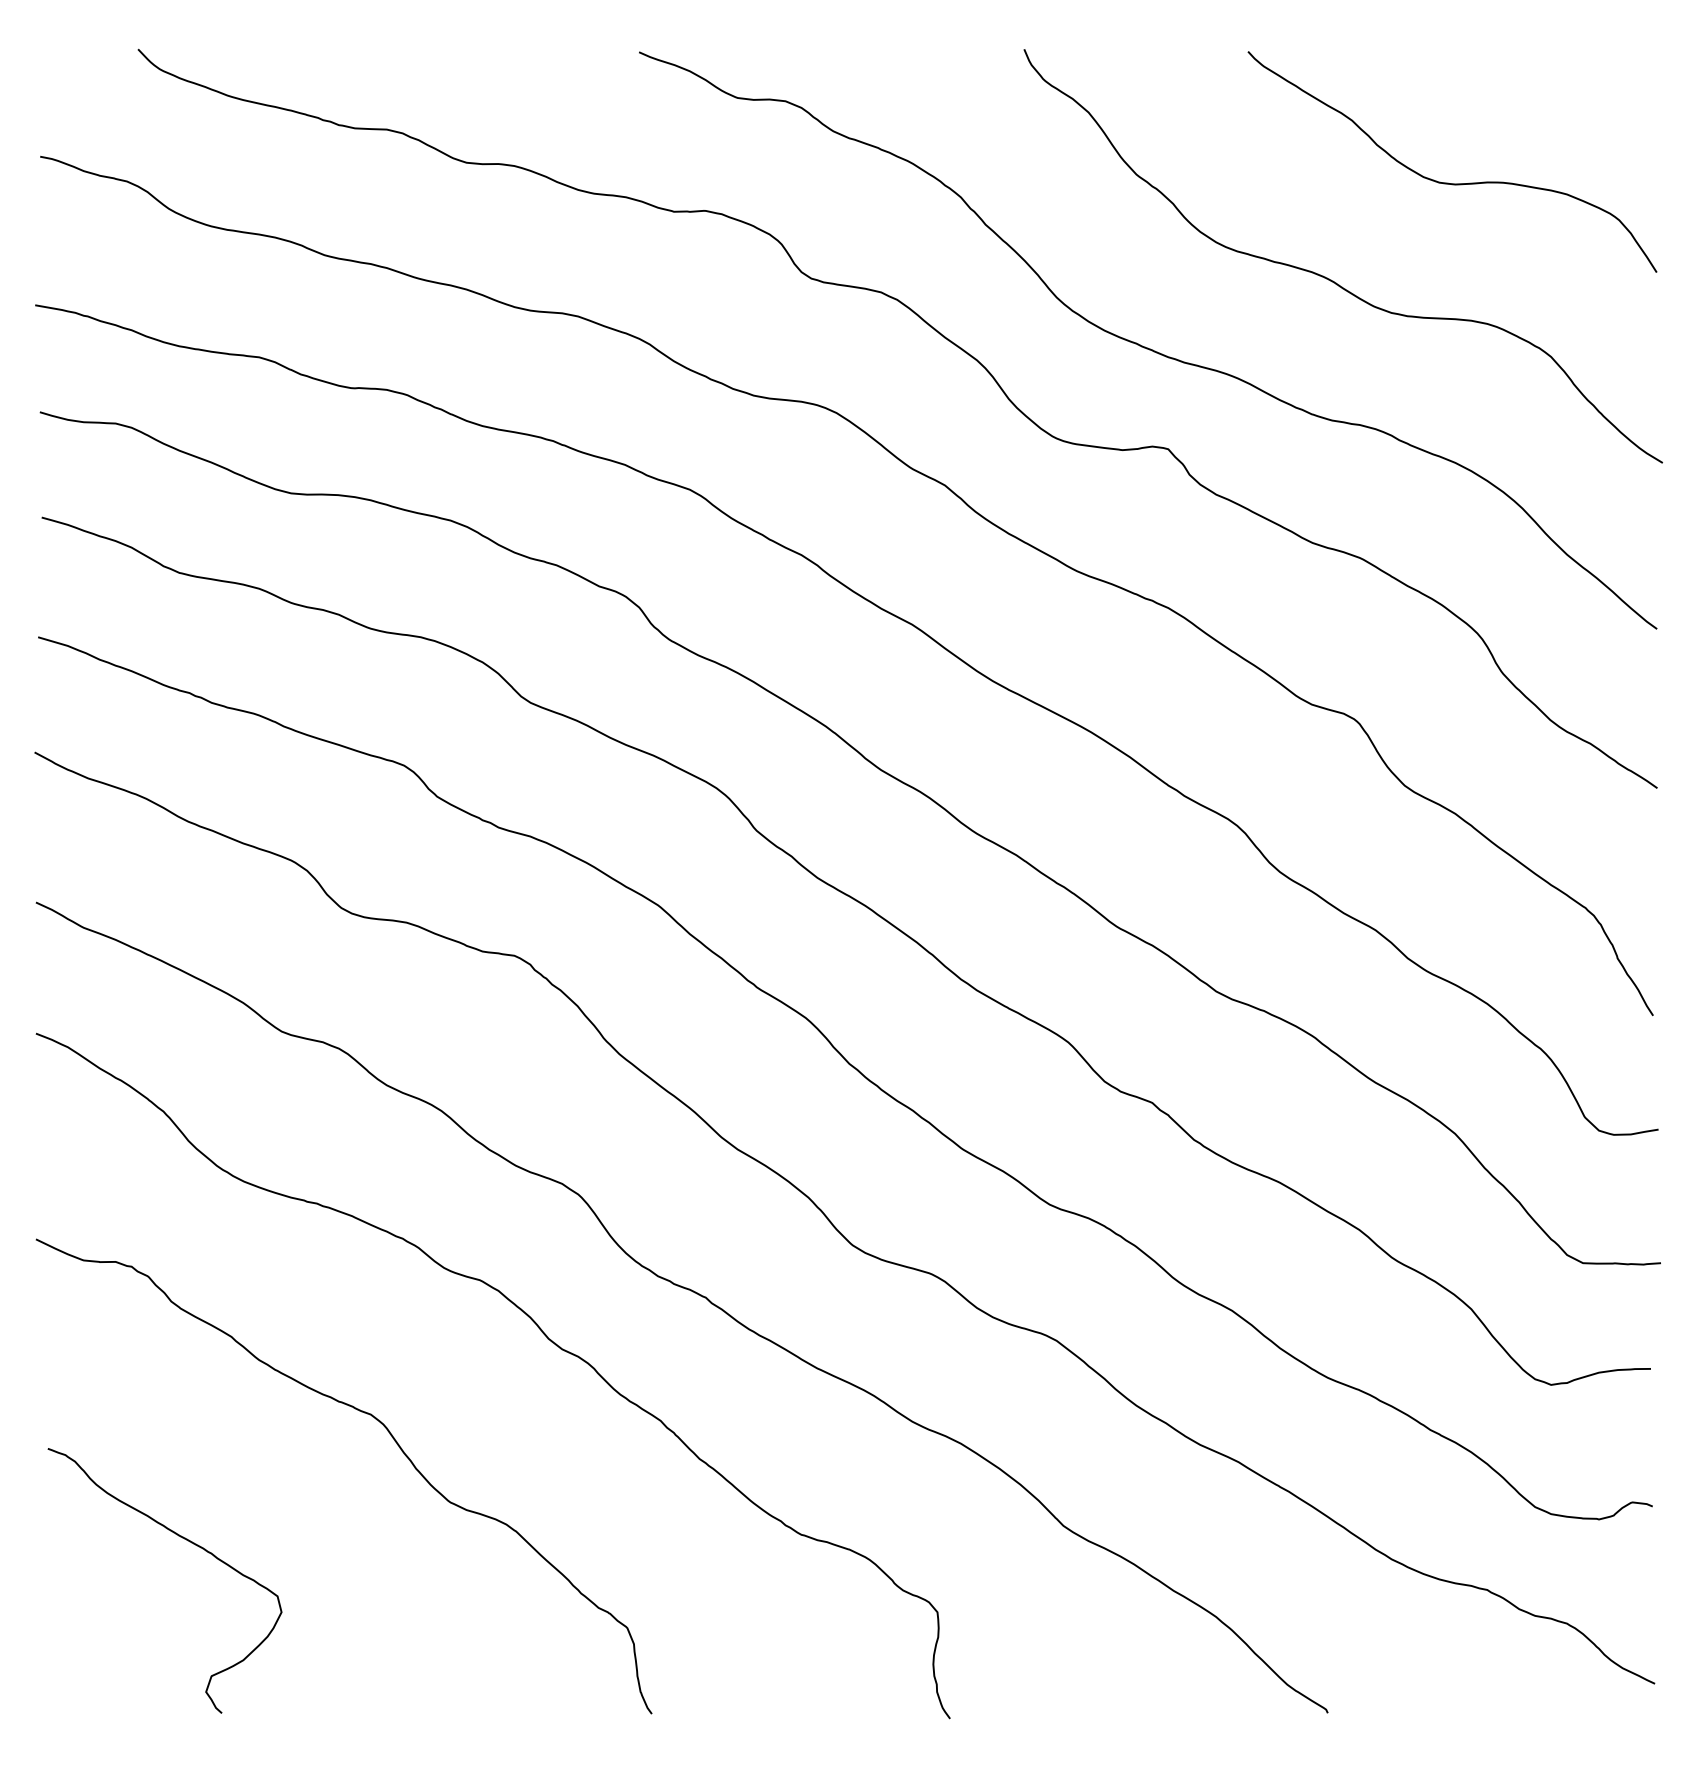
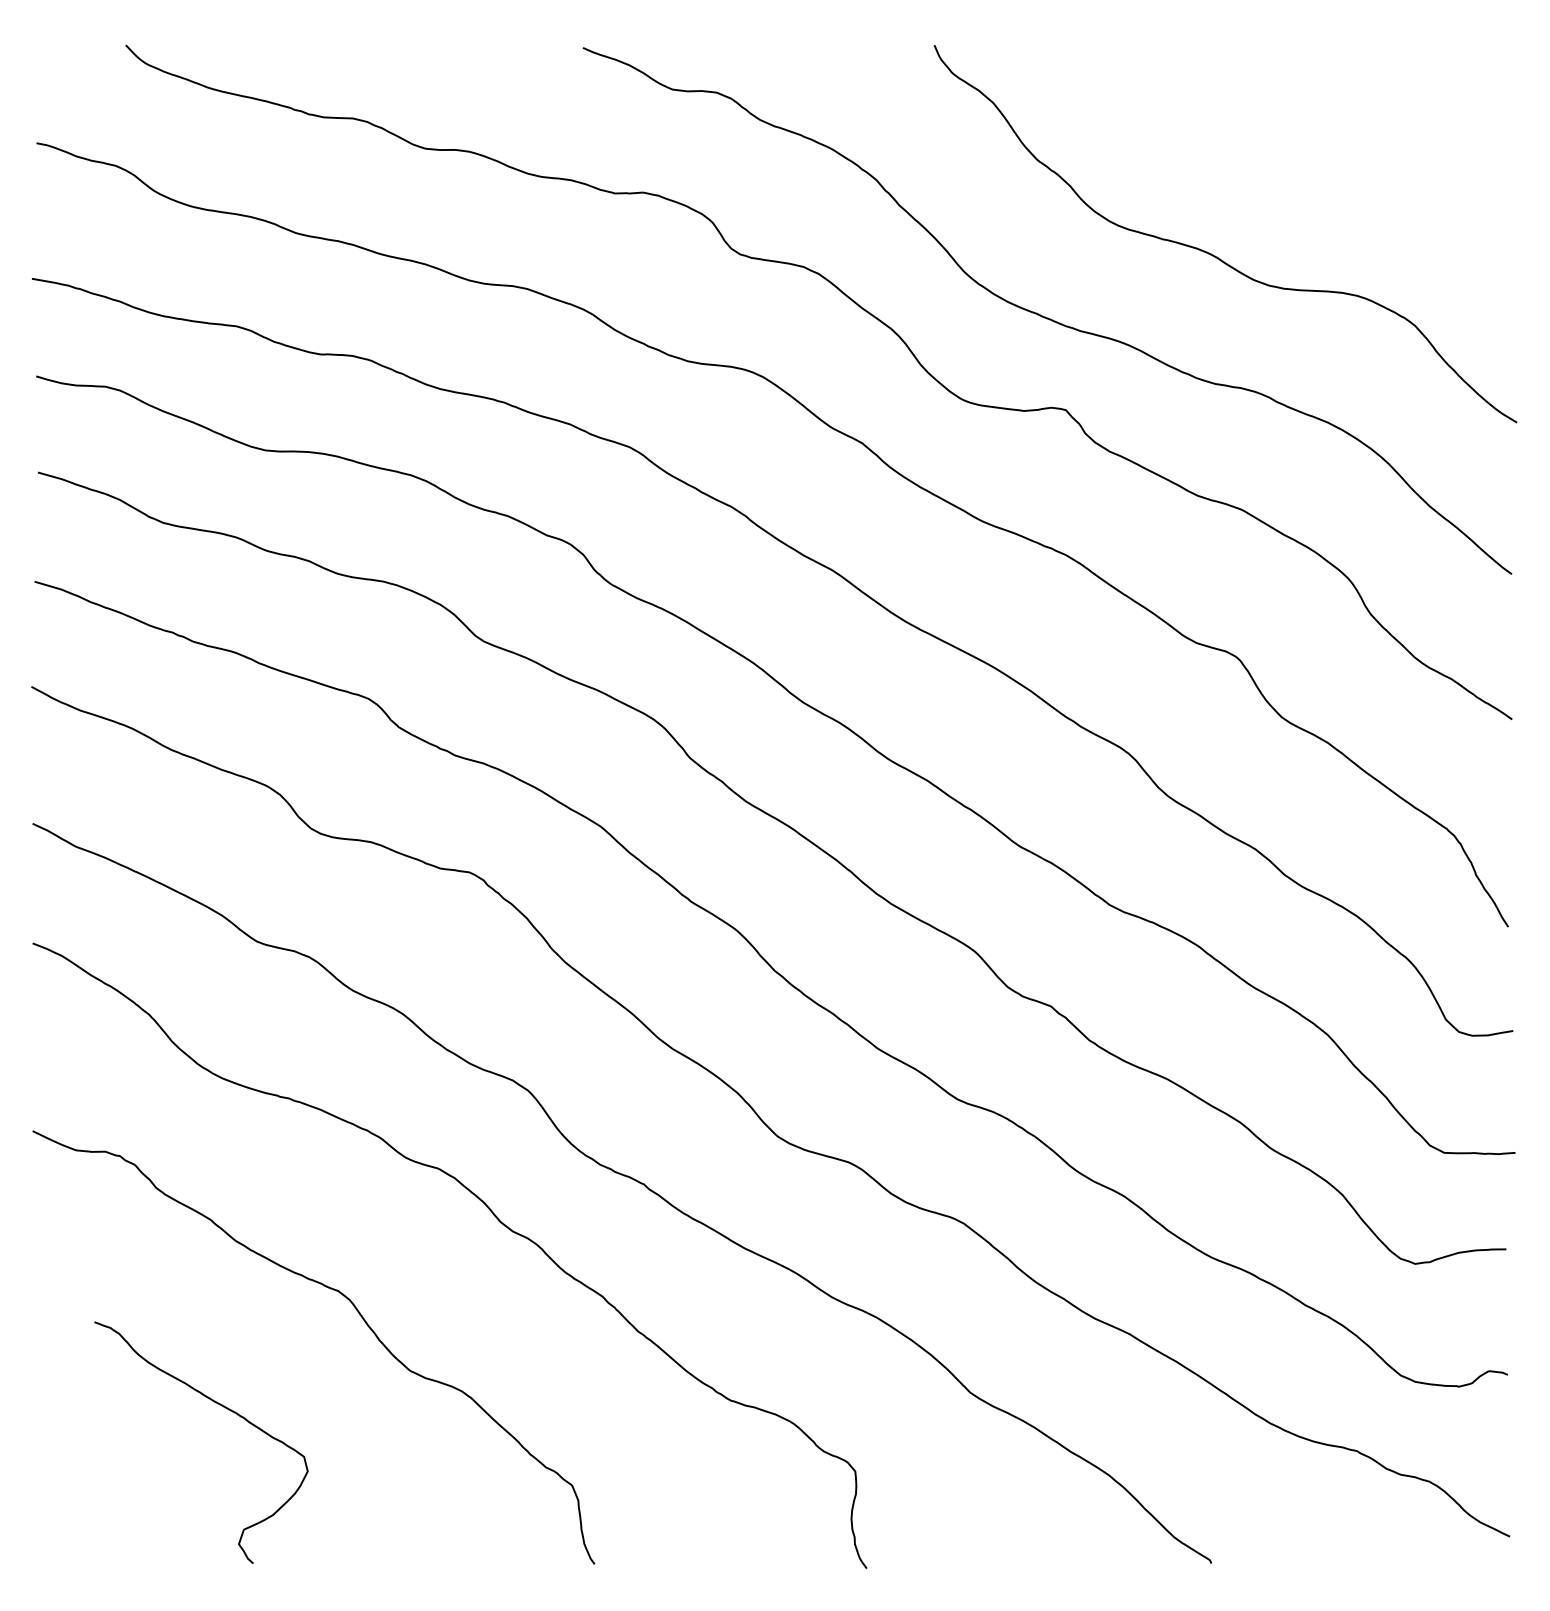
curve: (1447, 182) -> (1320, 166), removed
curve: (184, 1540) -> (219, 1405), moved

